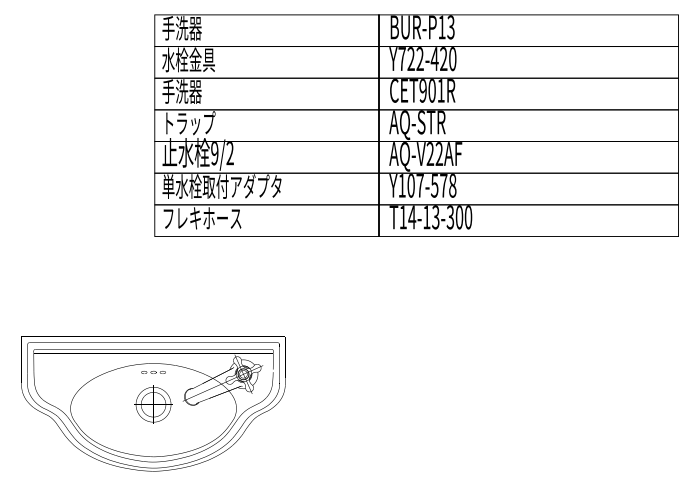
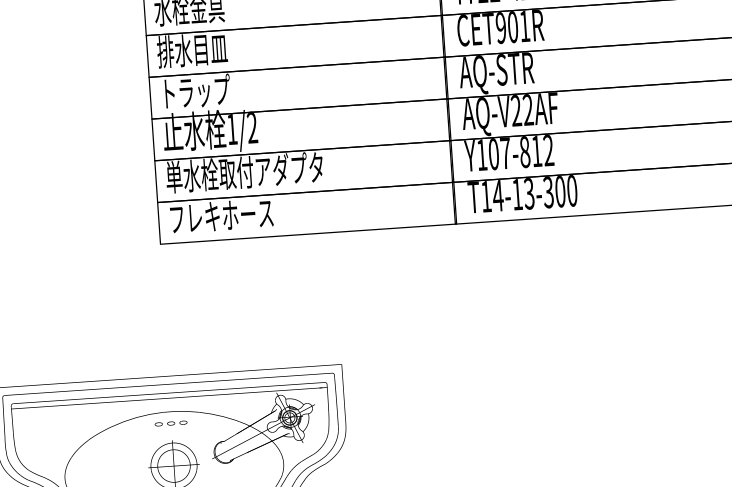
text: (188, 91) -> (191, 50), 手洗器 -> 排水目皿
text: (214, 153) -> (231, 129), 9/2 -> 1/2
text: (443, 185) -> (536, 151), Y107-578 -> Y107-812

